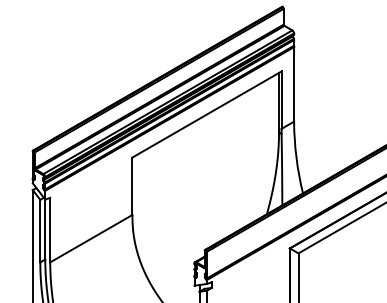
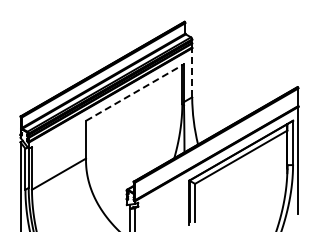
line: (294, 83) -> (192, 72), solid -> dashed
line: (206, 114) -> (134, 92), solid -> dashed

